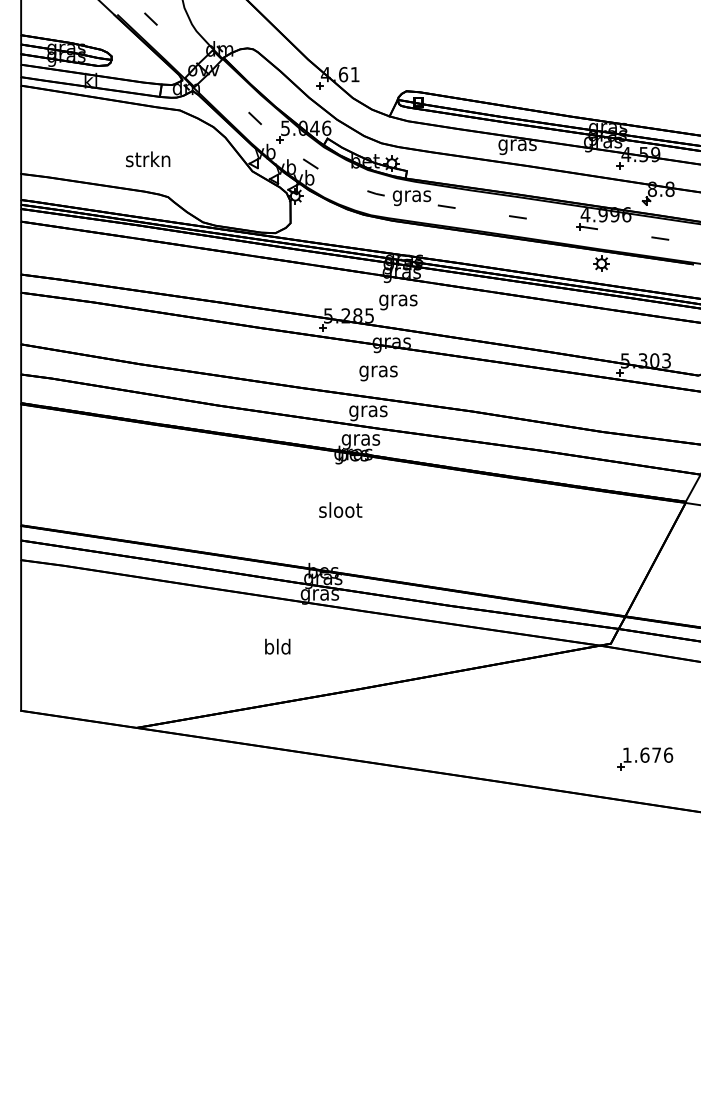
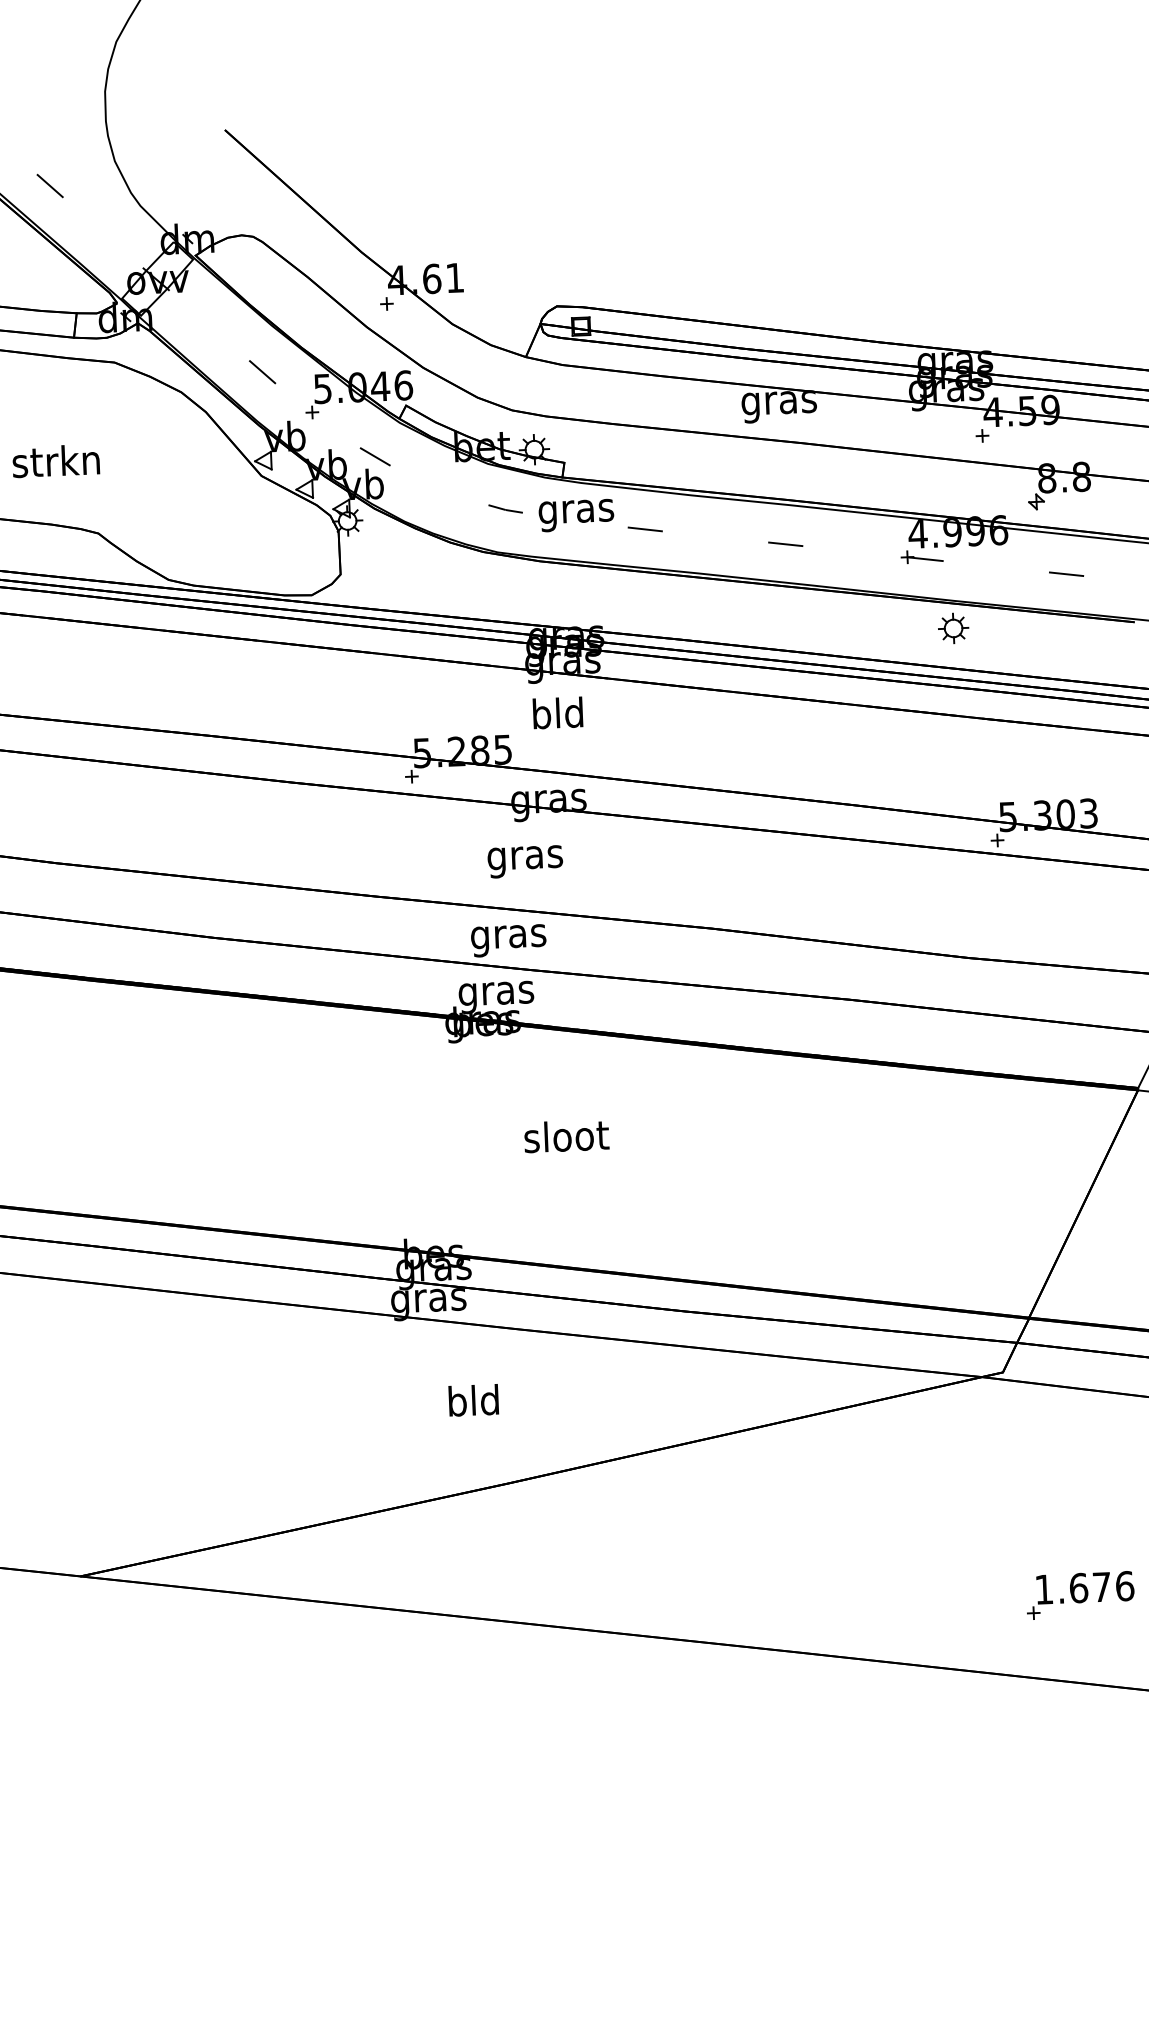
text: (398, 300) -> (558, 717), gras -> bld
text: (340, 509) -> (566, 1135), moved
text: (277, 646) -> (473, 1400), moved

